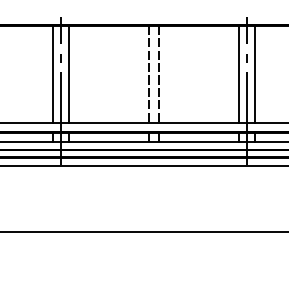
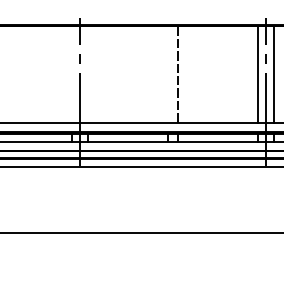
line: (53, 73) -> (72, 74), removed
line: (68, 73) -> (87, 74), removed
line: (149, 73) -> (168, 74), removed

